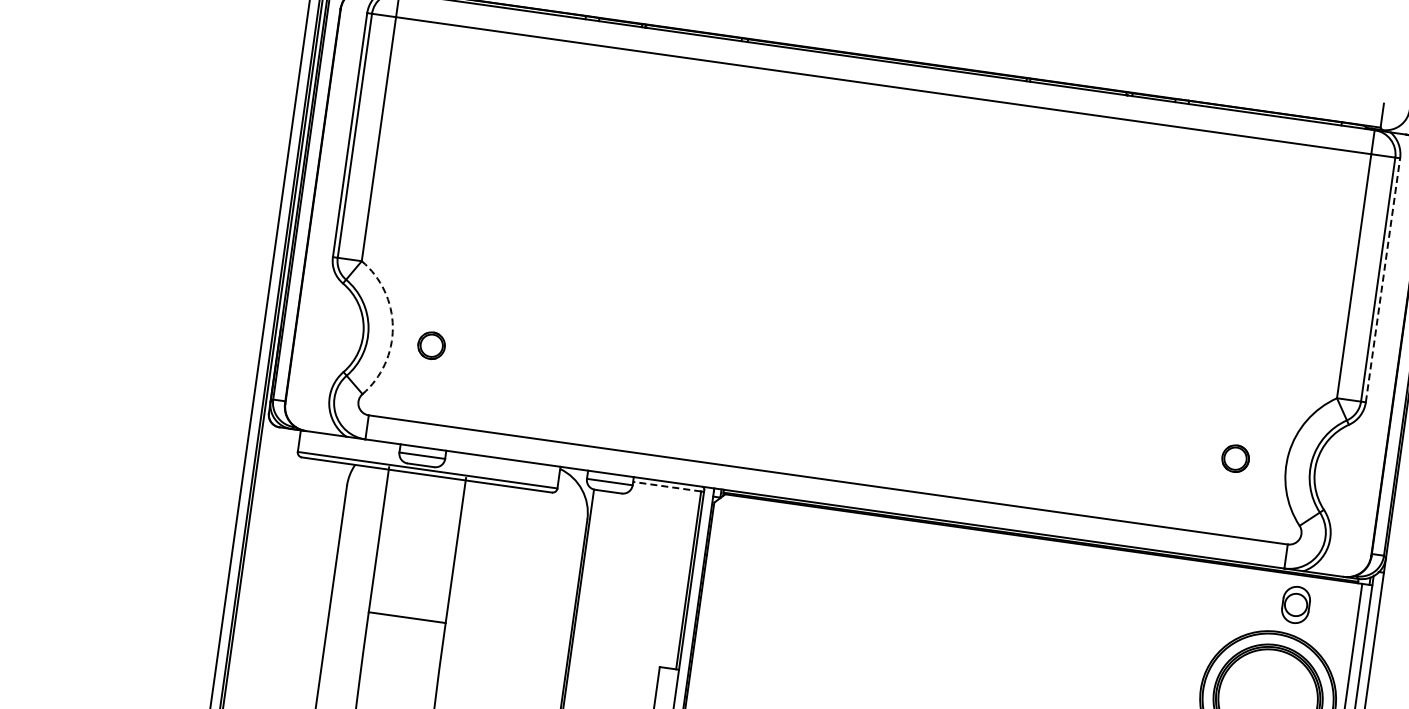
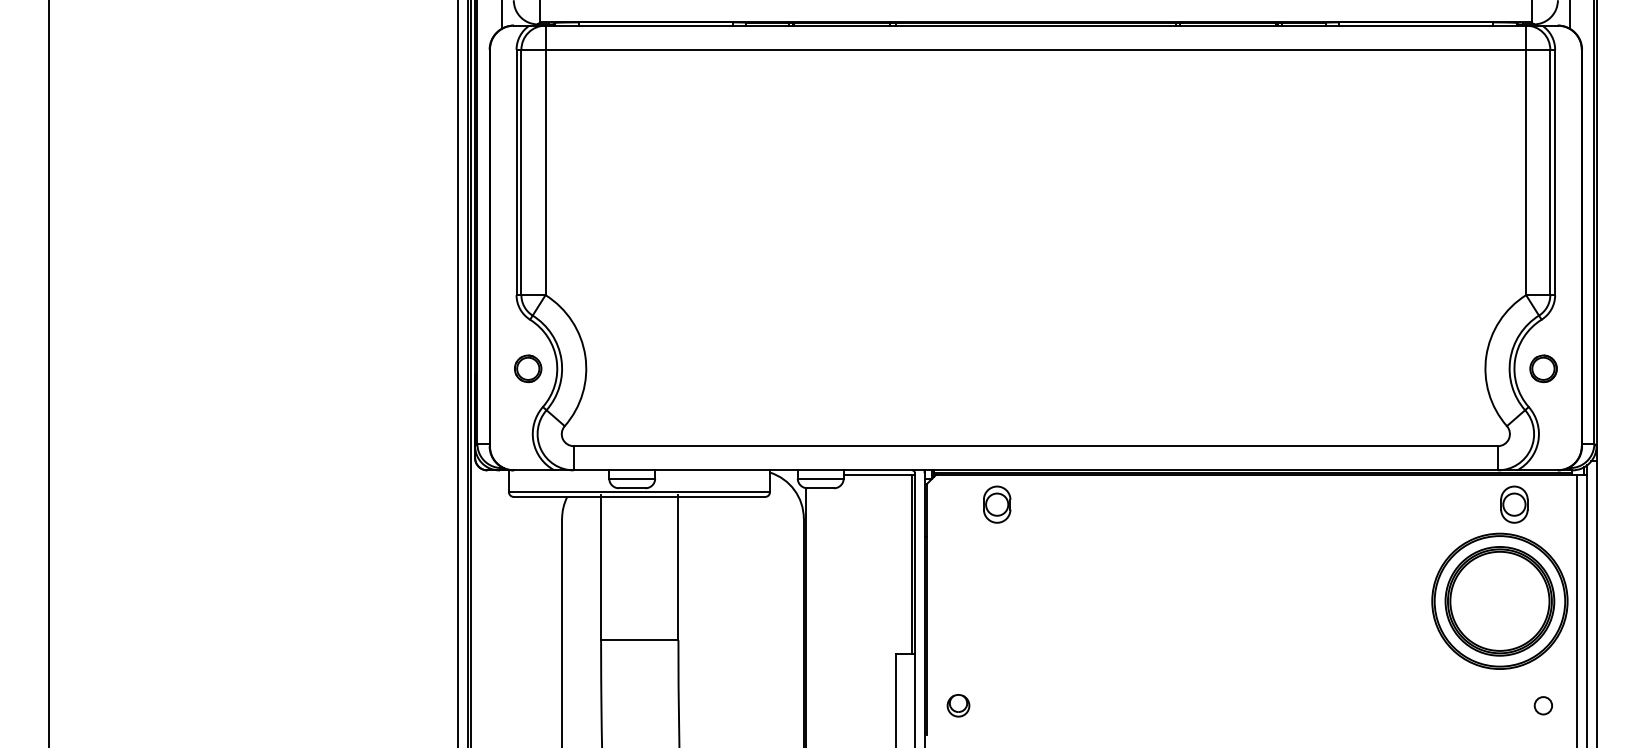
line: (1383, 280) -> (1555, 172), dashed -> solid
arc: (392, 327) -> (585, 356), dashed -> solid
part: (432, 345) -> (528, 368), moved
part: (1235, 458) -> (1543, 368), moved
line: (666, 486) -> (877, 475), dashed -> solid
part: (781, 532) -> (997, 504), added

